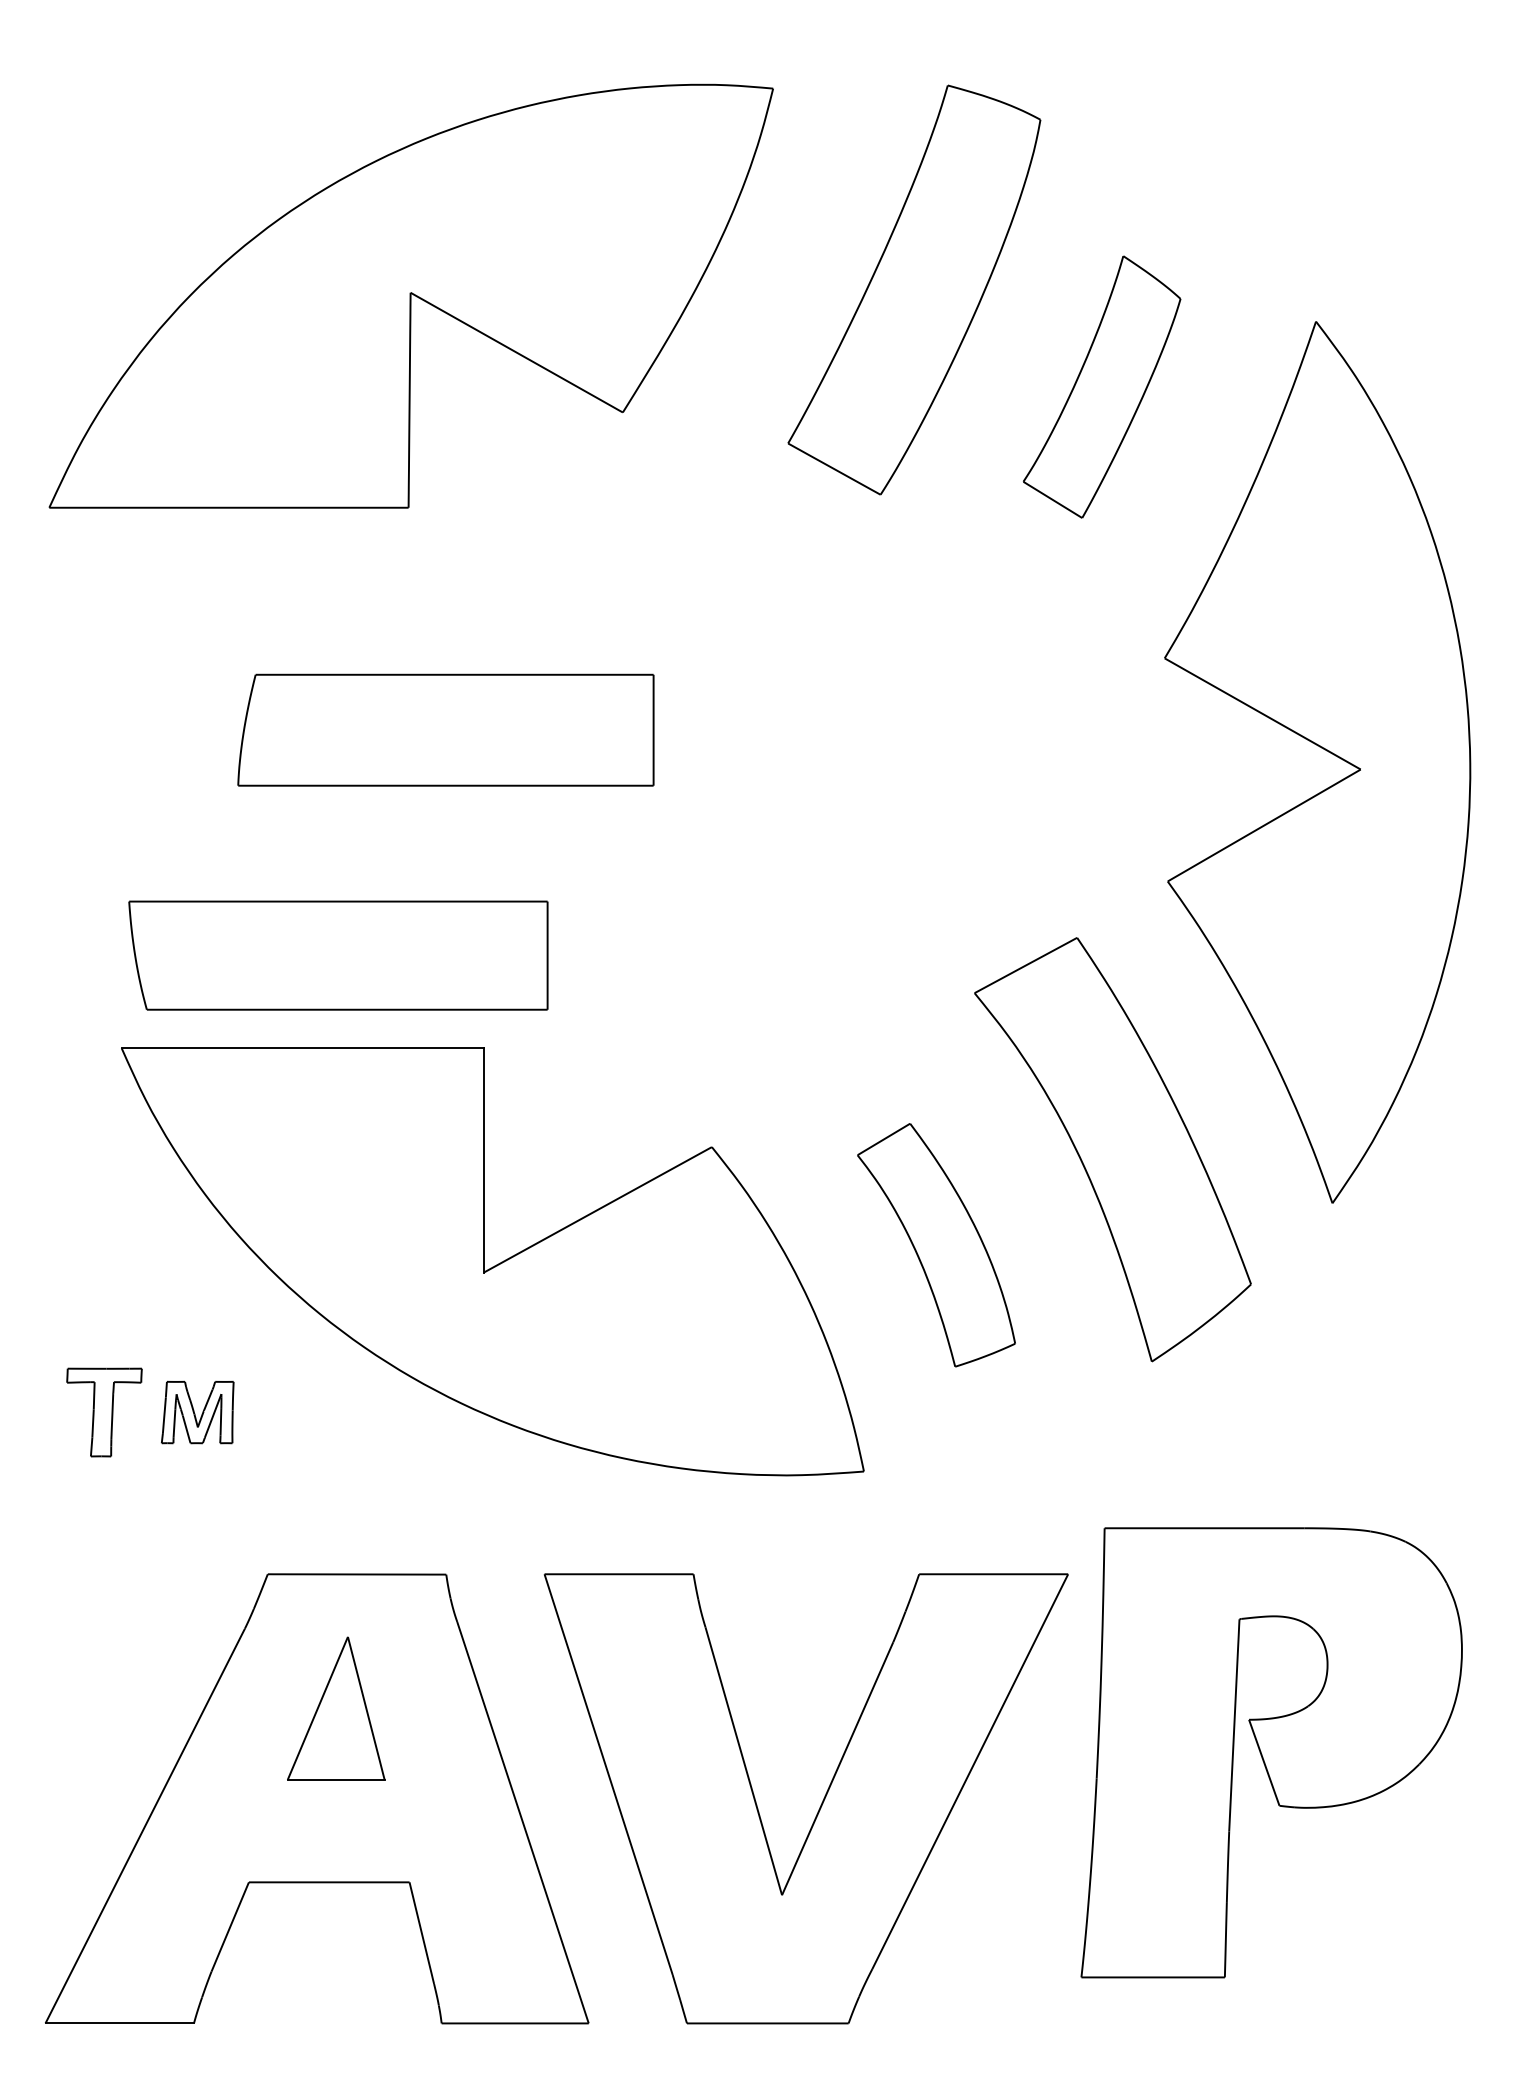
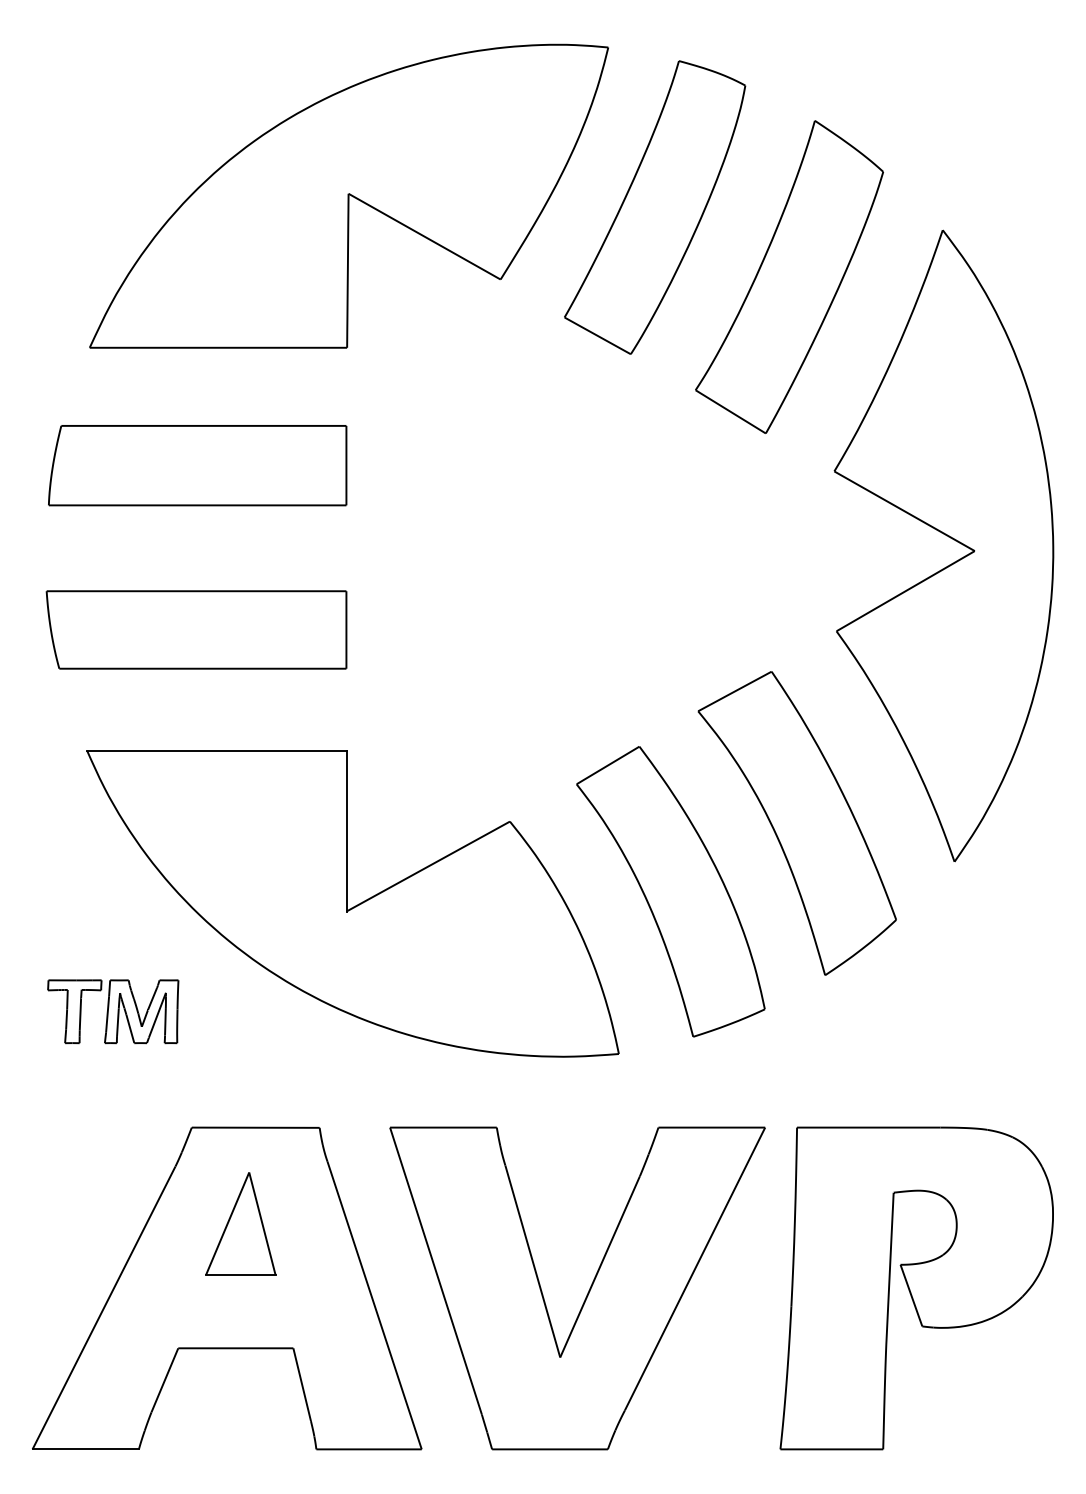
part: (410, 295) -> (348, 195), moved
part: (1101, 386) -> (789, 276), size x1.67
part: (445, 729) -> (197, 465), moved
part: (338, 955) -> (196, 629), moved
part: (936, 1245) -> (670, 892), size x1.67
part: (197, 1412) -> (141, 1011), size x1.43
part: (1271, 1752) -> (916, 1288), moved

